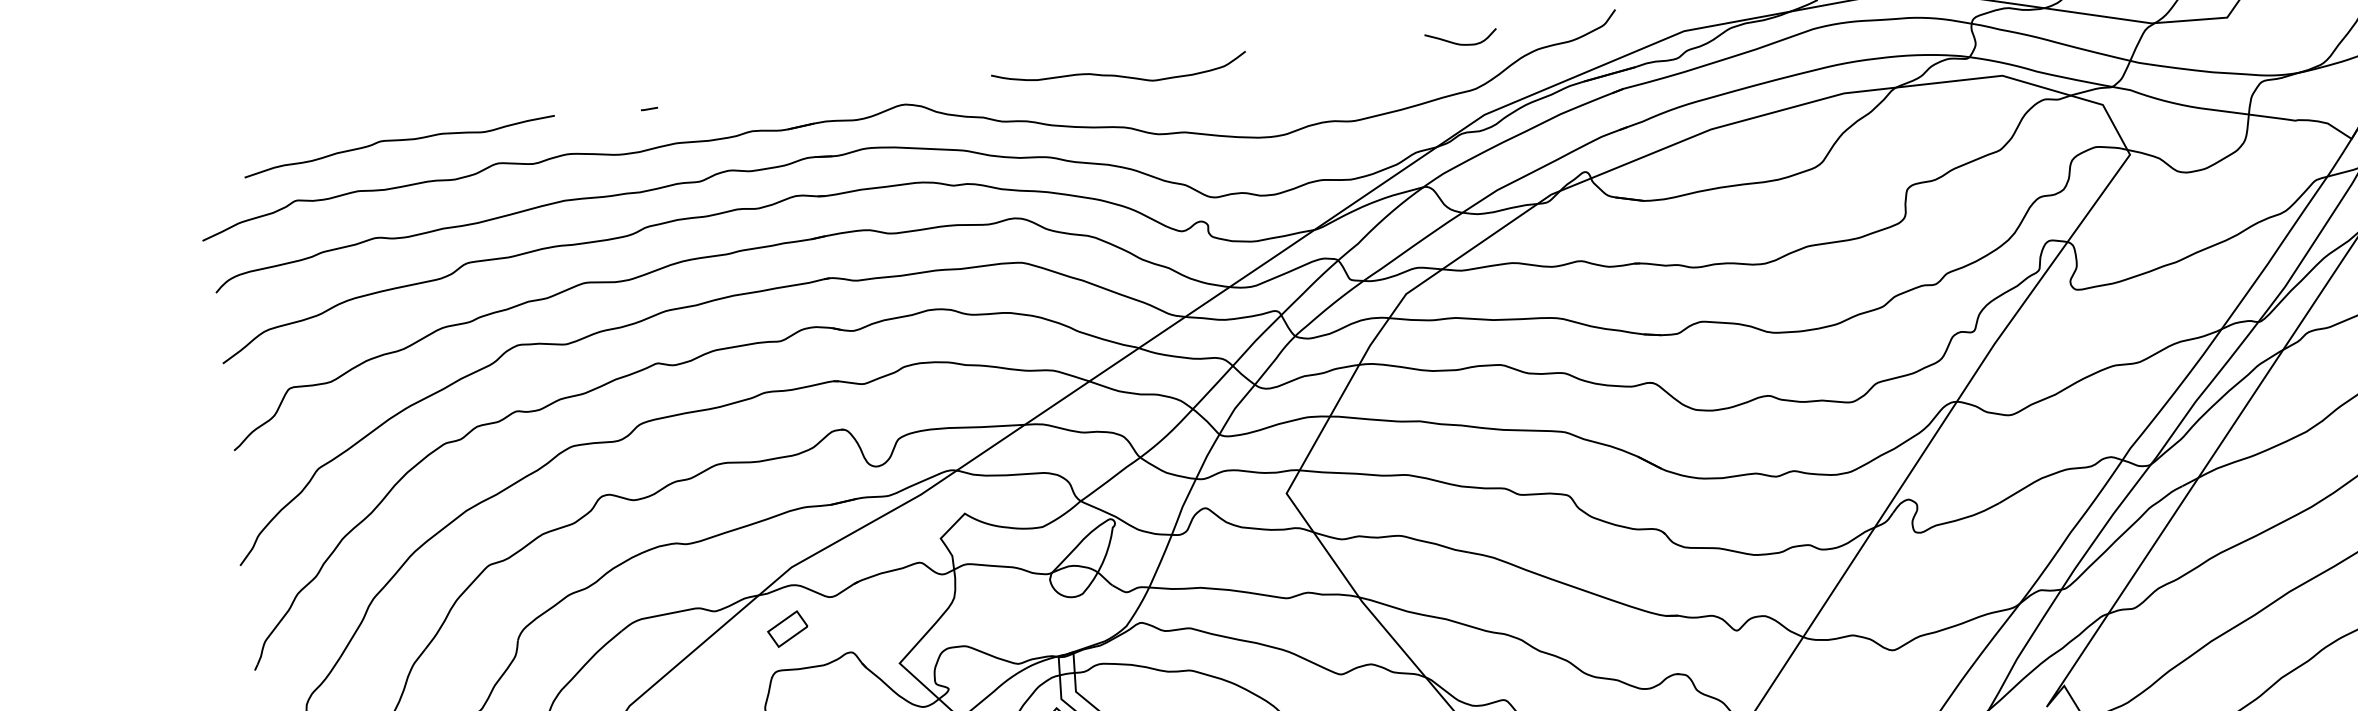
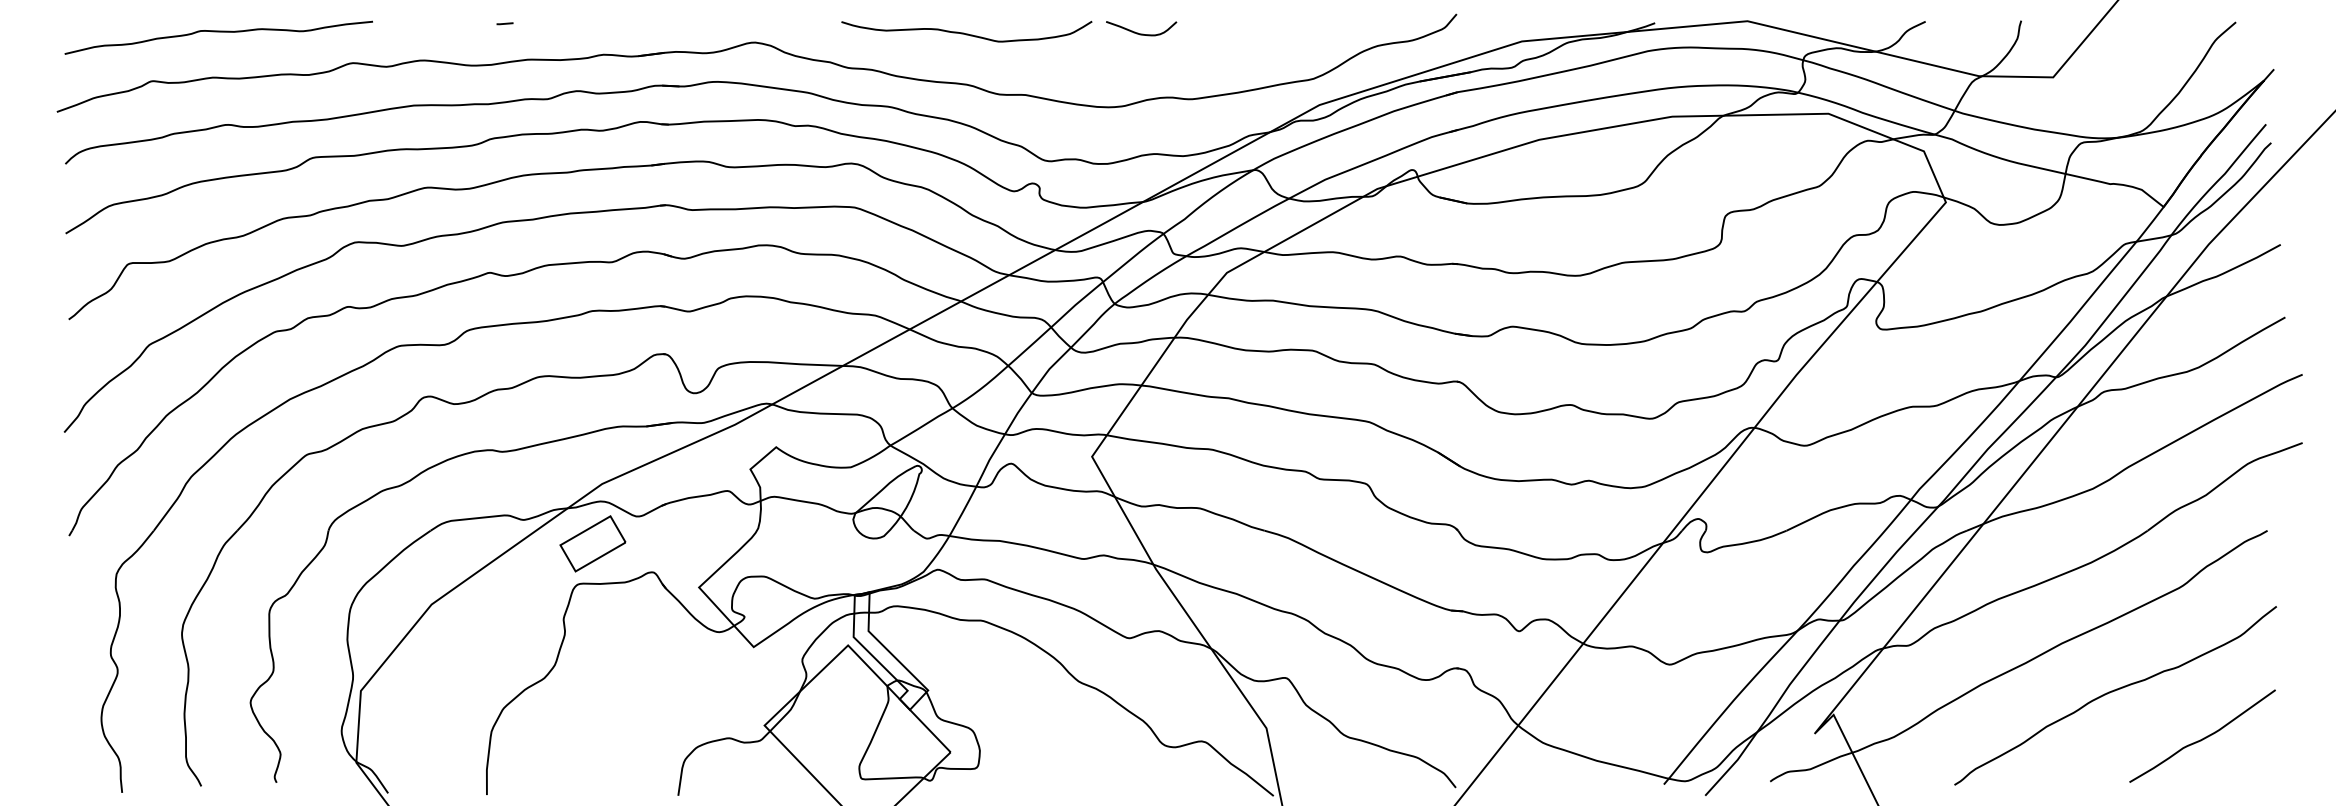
curve: (1458, 42) -> (1138, 32), moved
curve: (398, 141) -> (218, 32), moved
part: (787, 628) -> (592, 543), size x1.67

